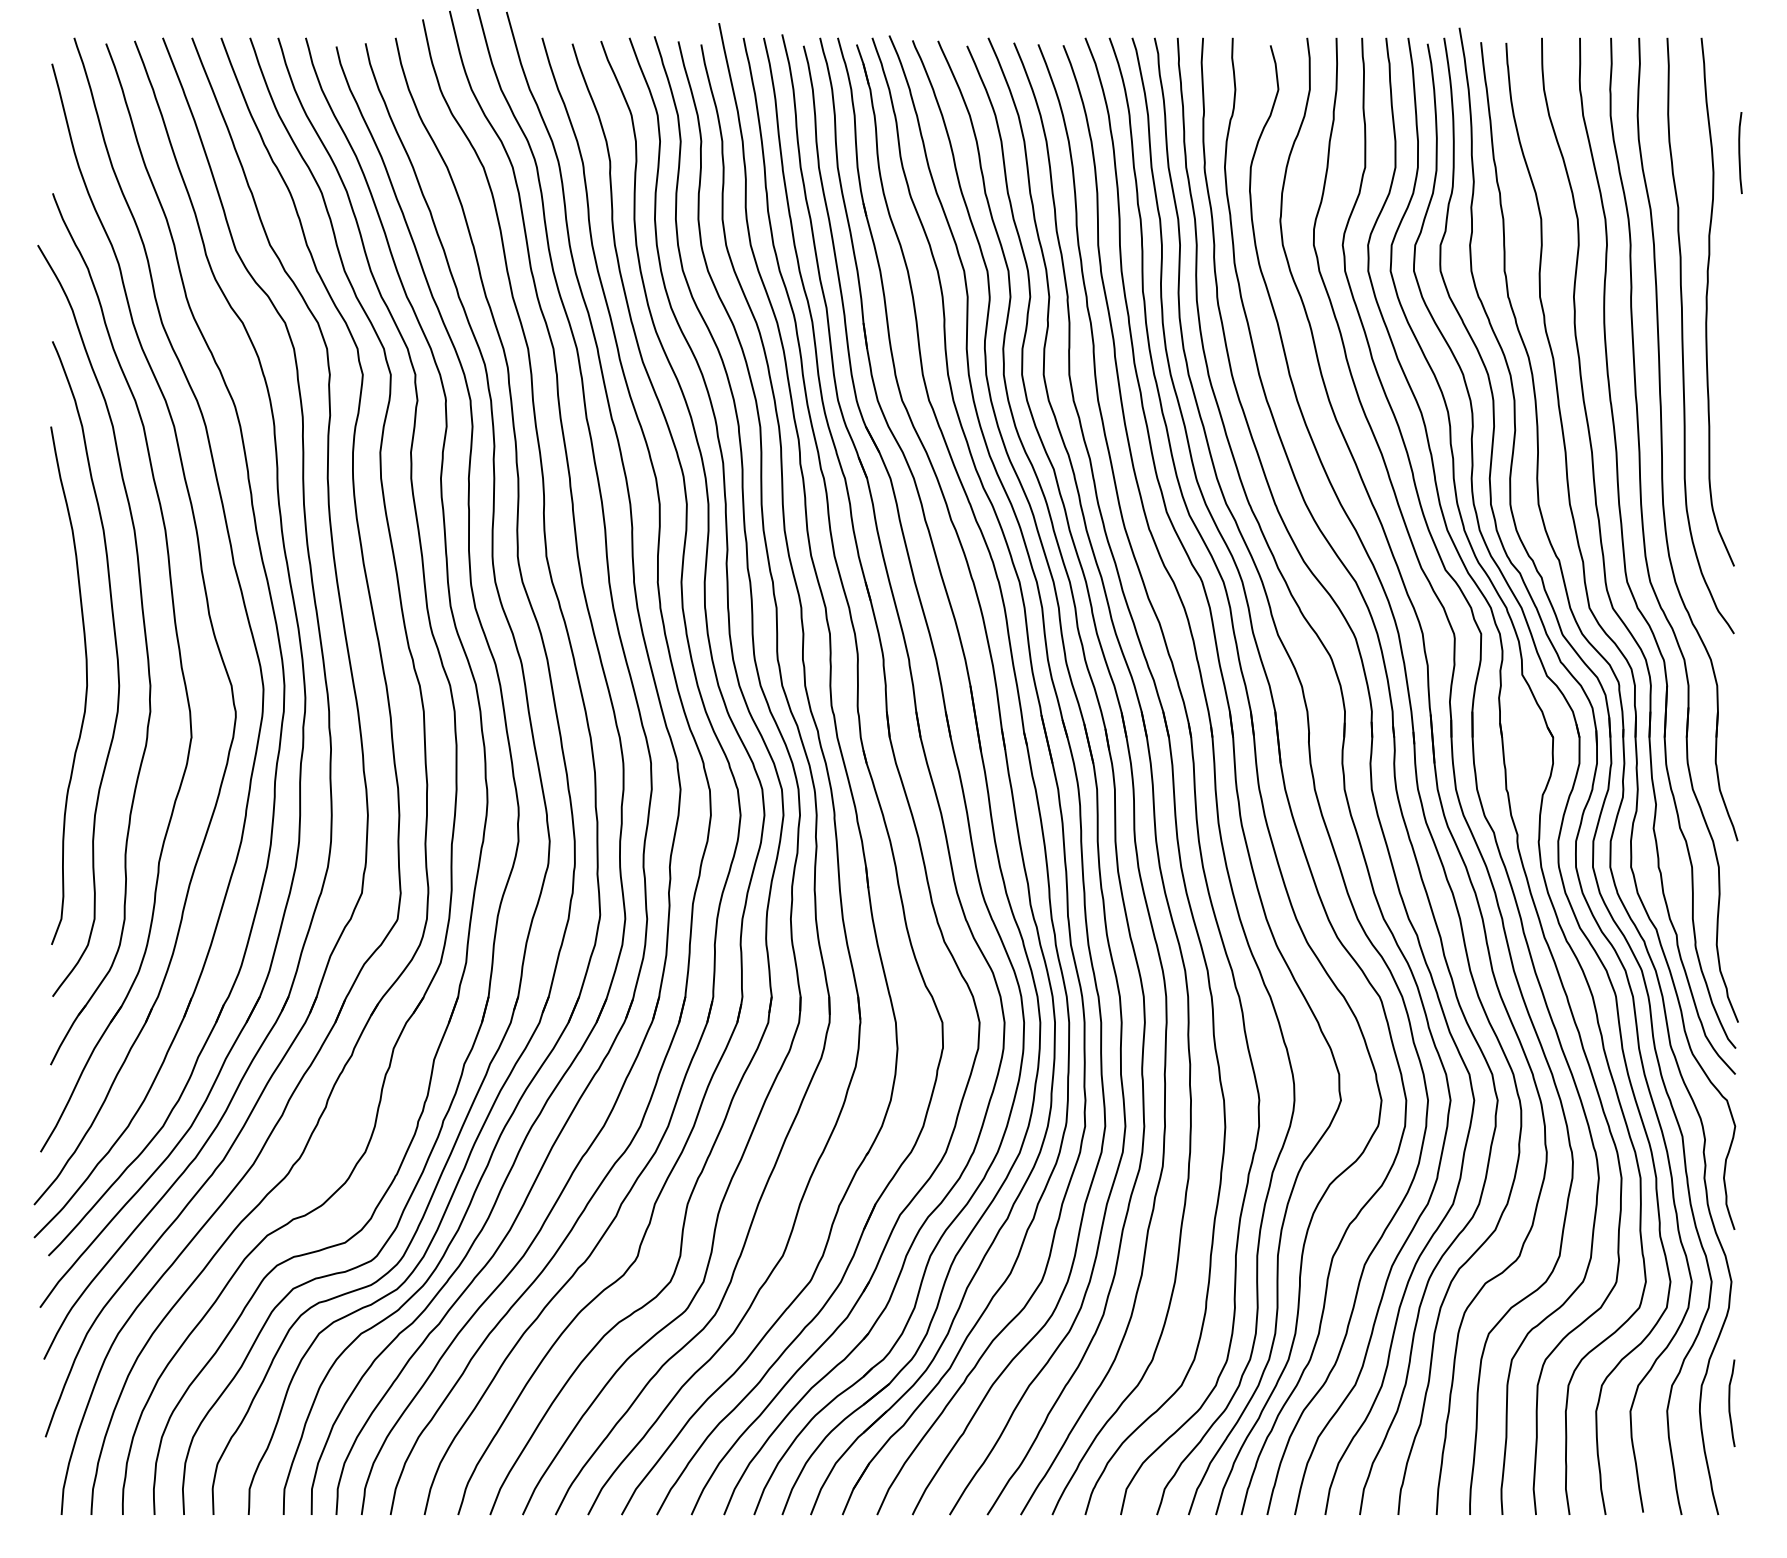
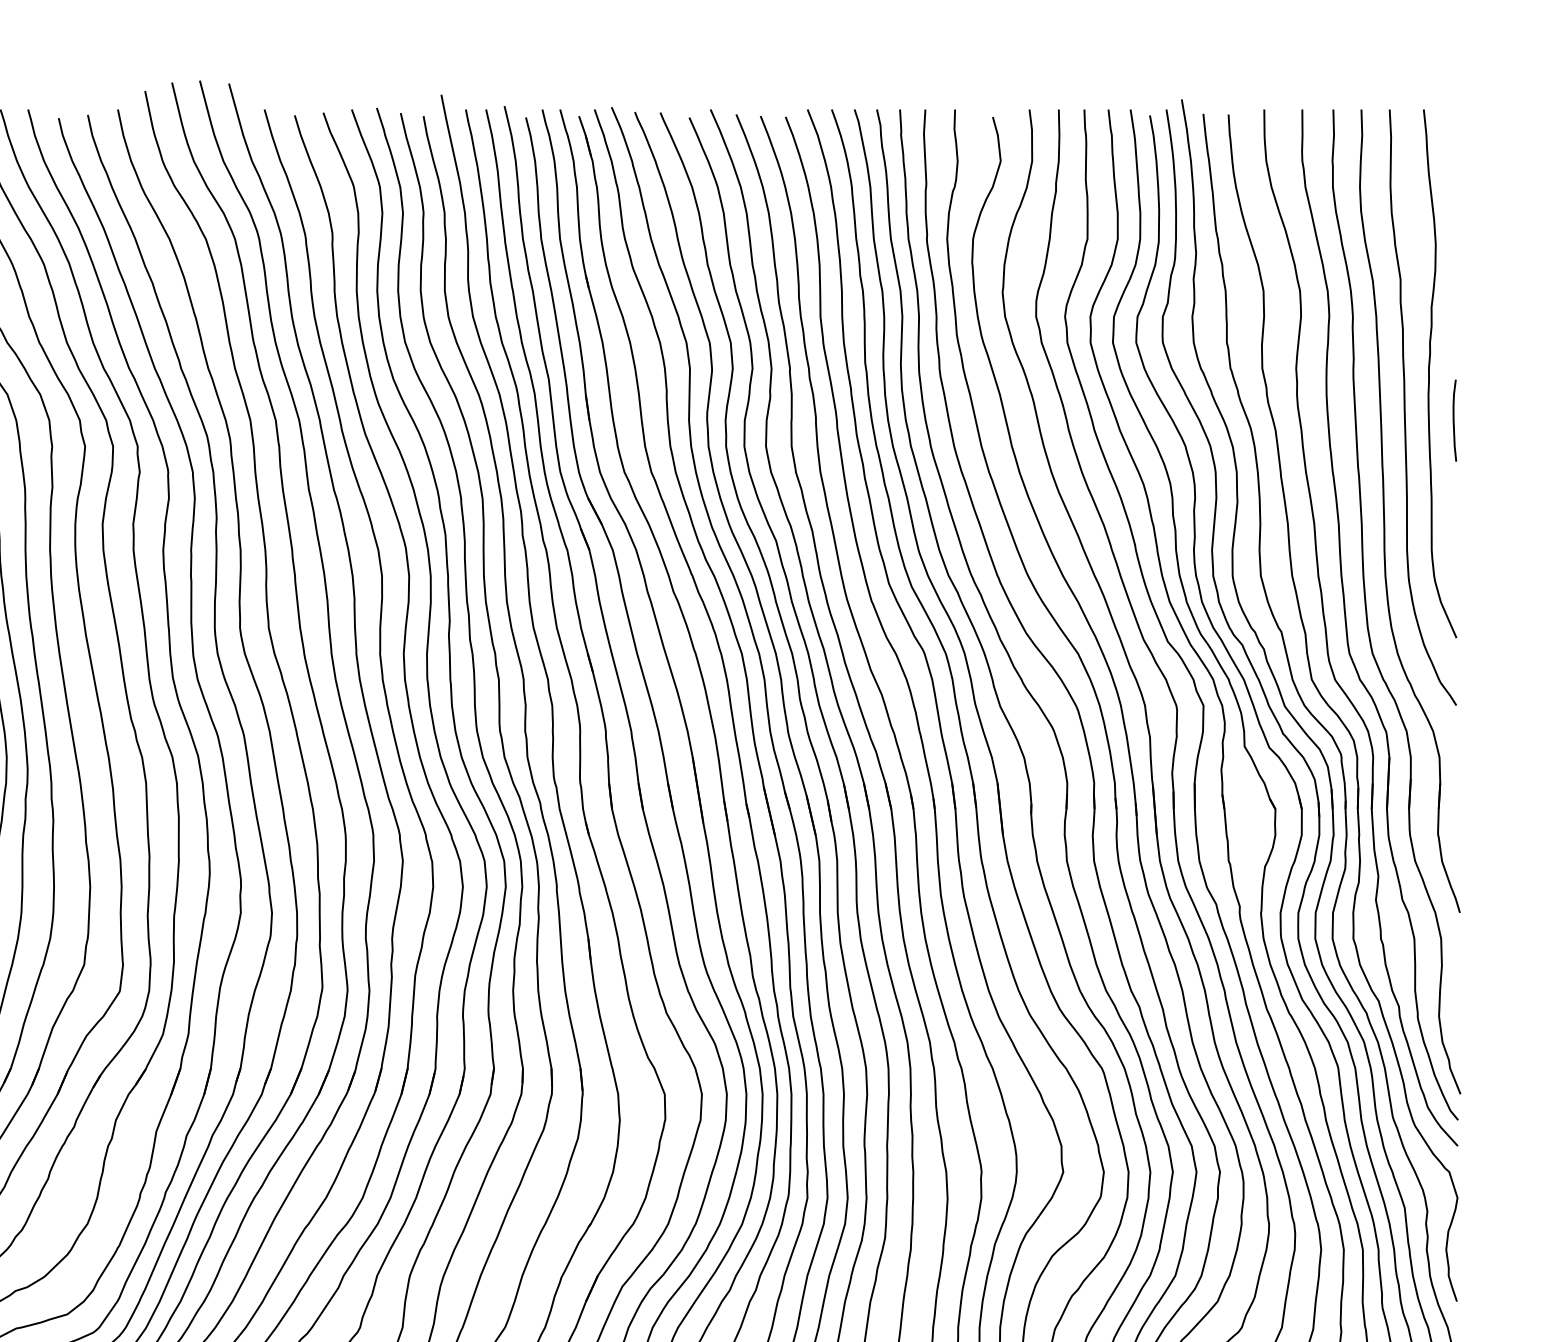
curve: (1740, 152) -> (1454, 420), moved

